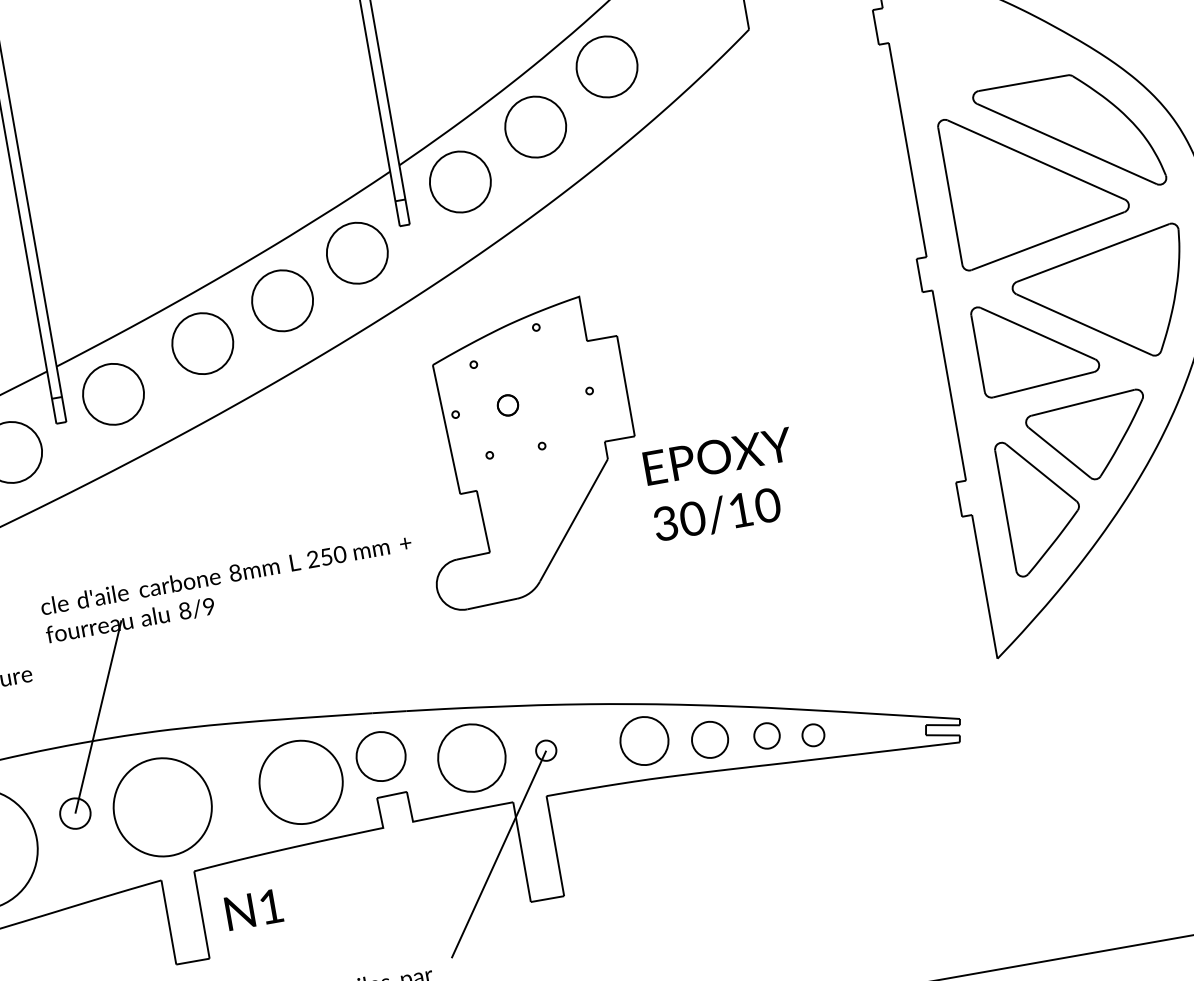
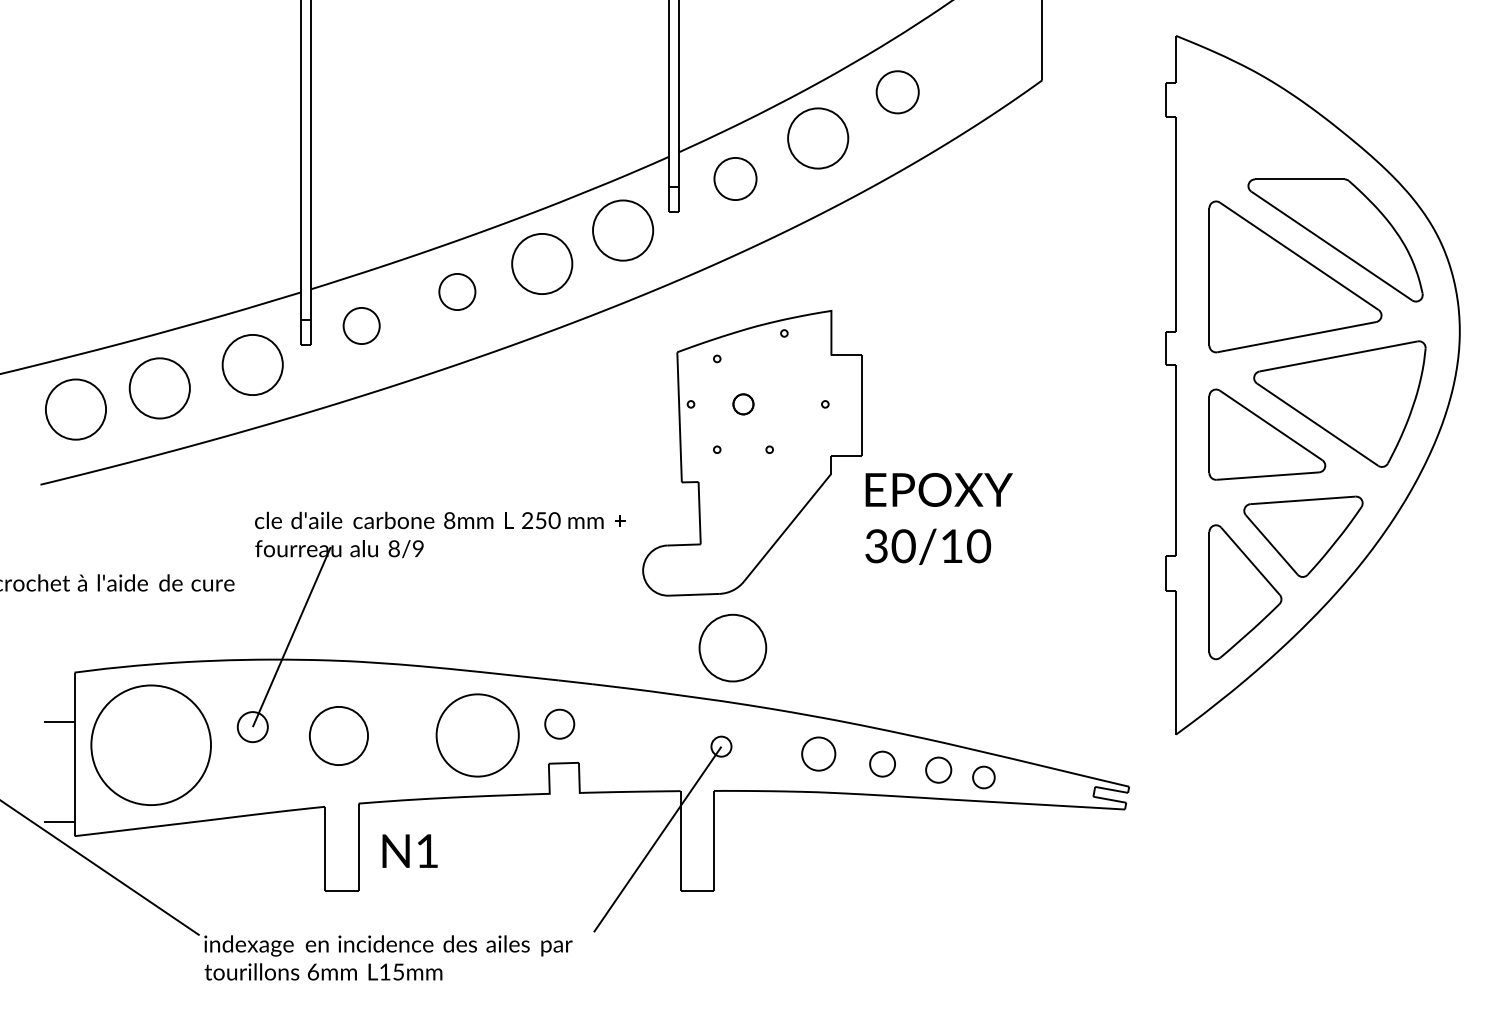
part: (606, 67) -> (897, 92), size x0.7
part: (460, 181) -> (735, 178), size x0.7
part: (202, 343) -> (457, 291), size x0.6
part: (113, 393) -> (361, 325), size x0.6
part: (709, 739) -> (882, 763), size x0.7
part: (644, 740) -> (818, 753), size x0.7
part: (380, 757) -> (559, 724), size x0.6
part: (471, 757) -> (732, 647), moved
part: (162, 806) -> (338, 735), size x0.6

